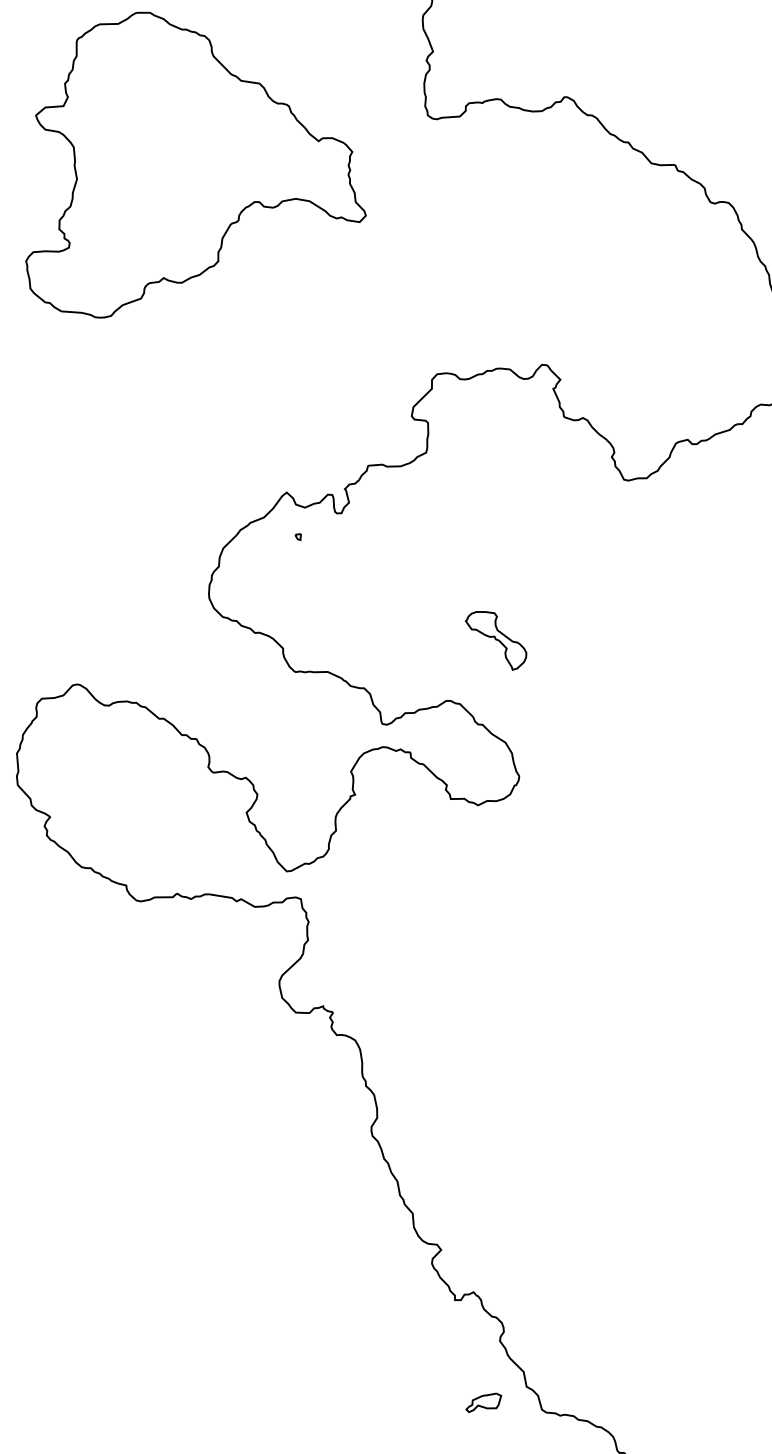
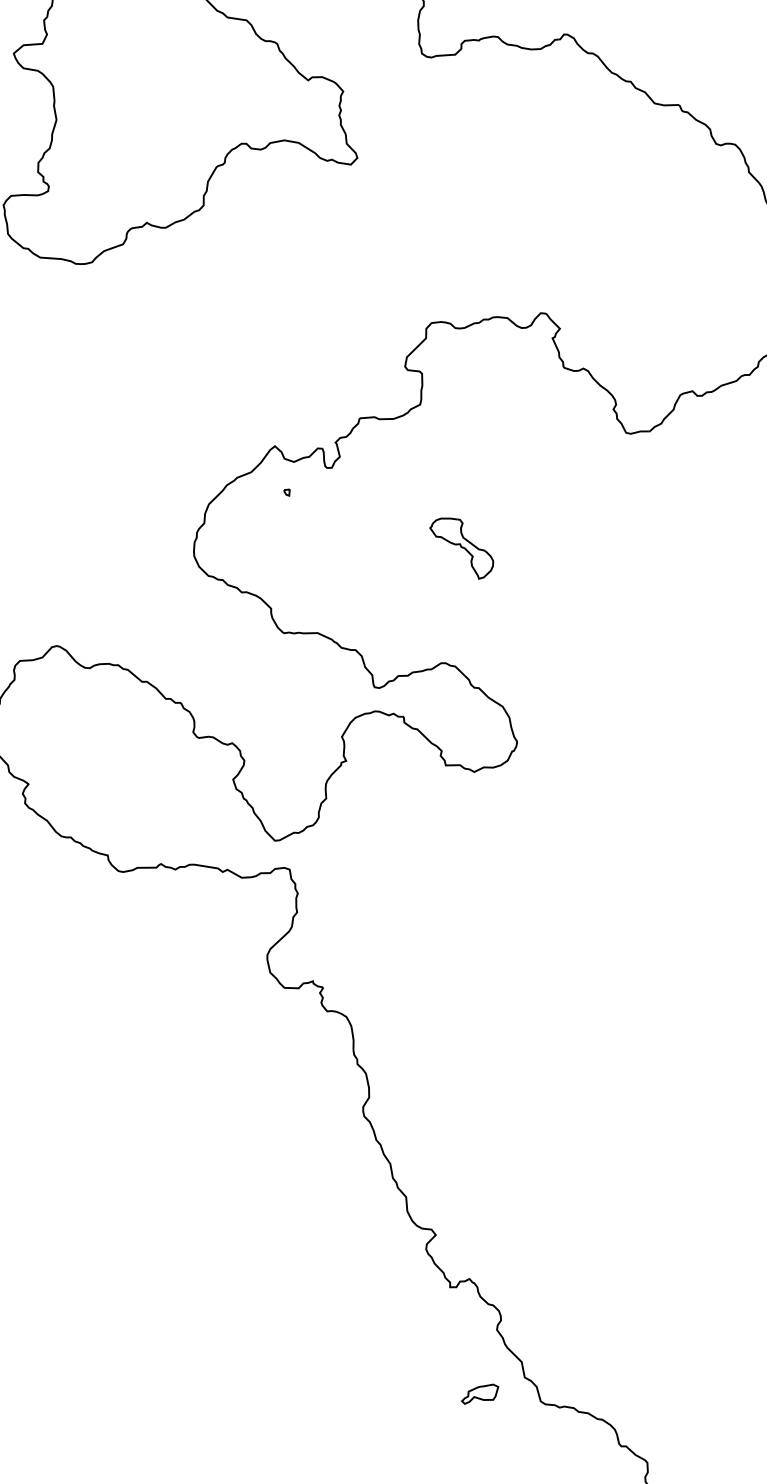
part: (496, 640) -> (462, 548), moved

